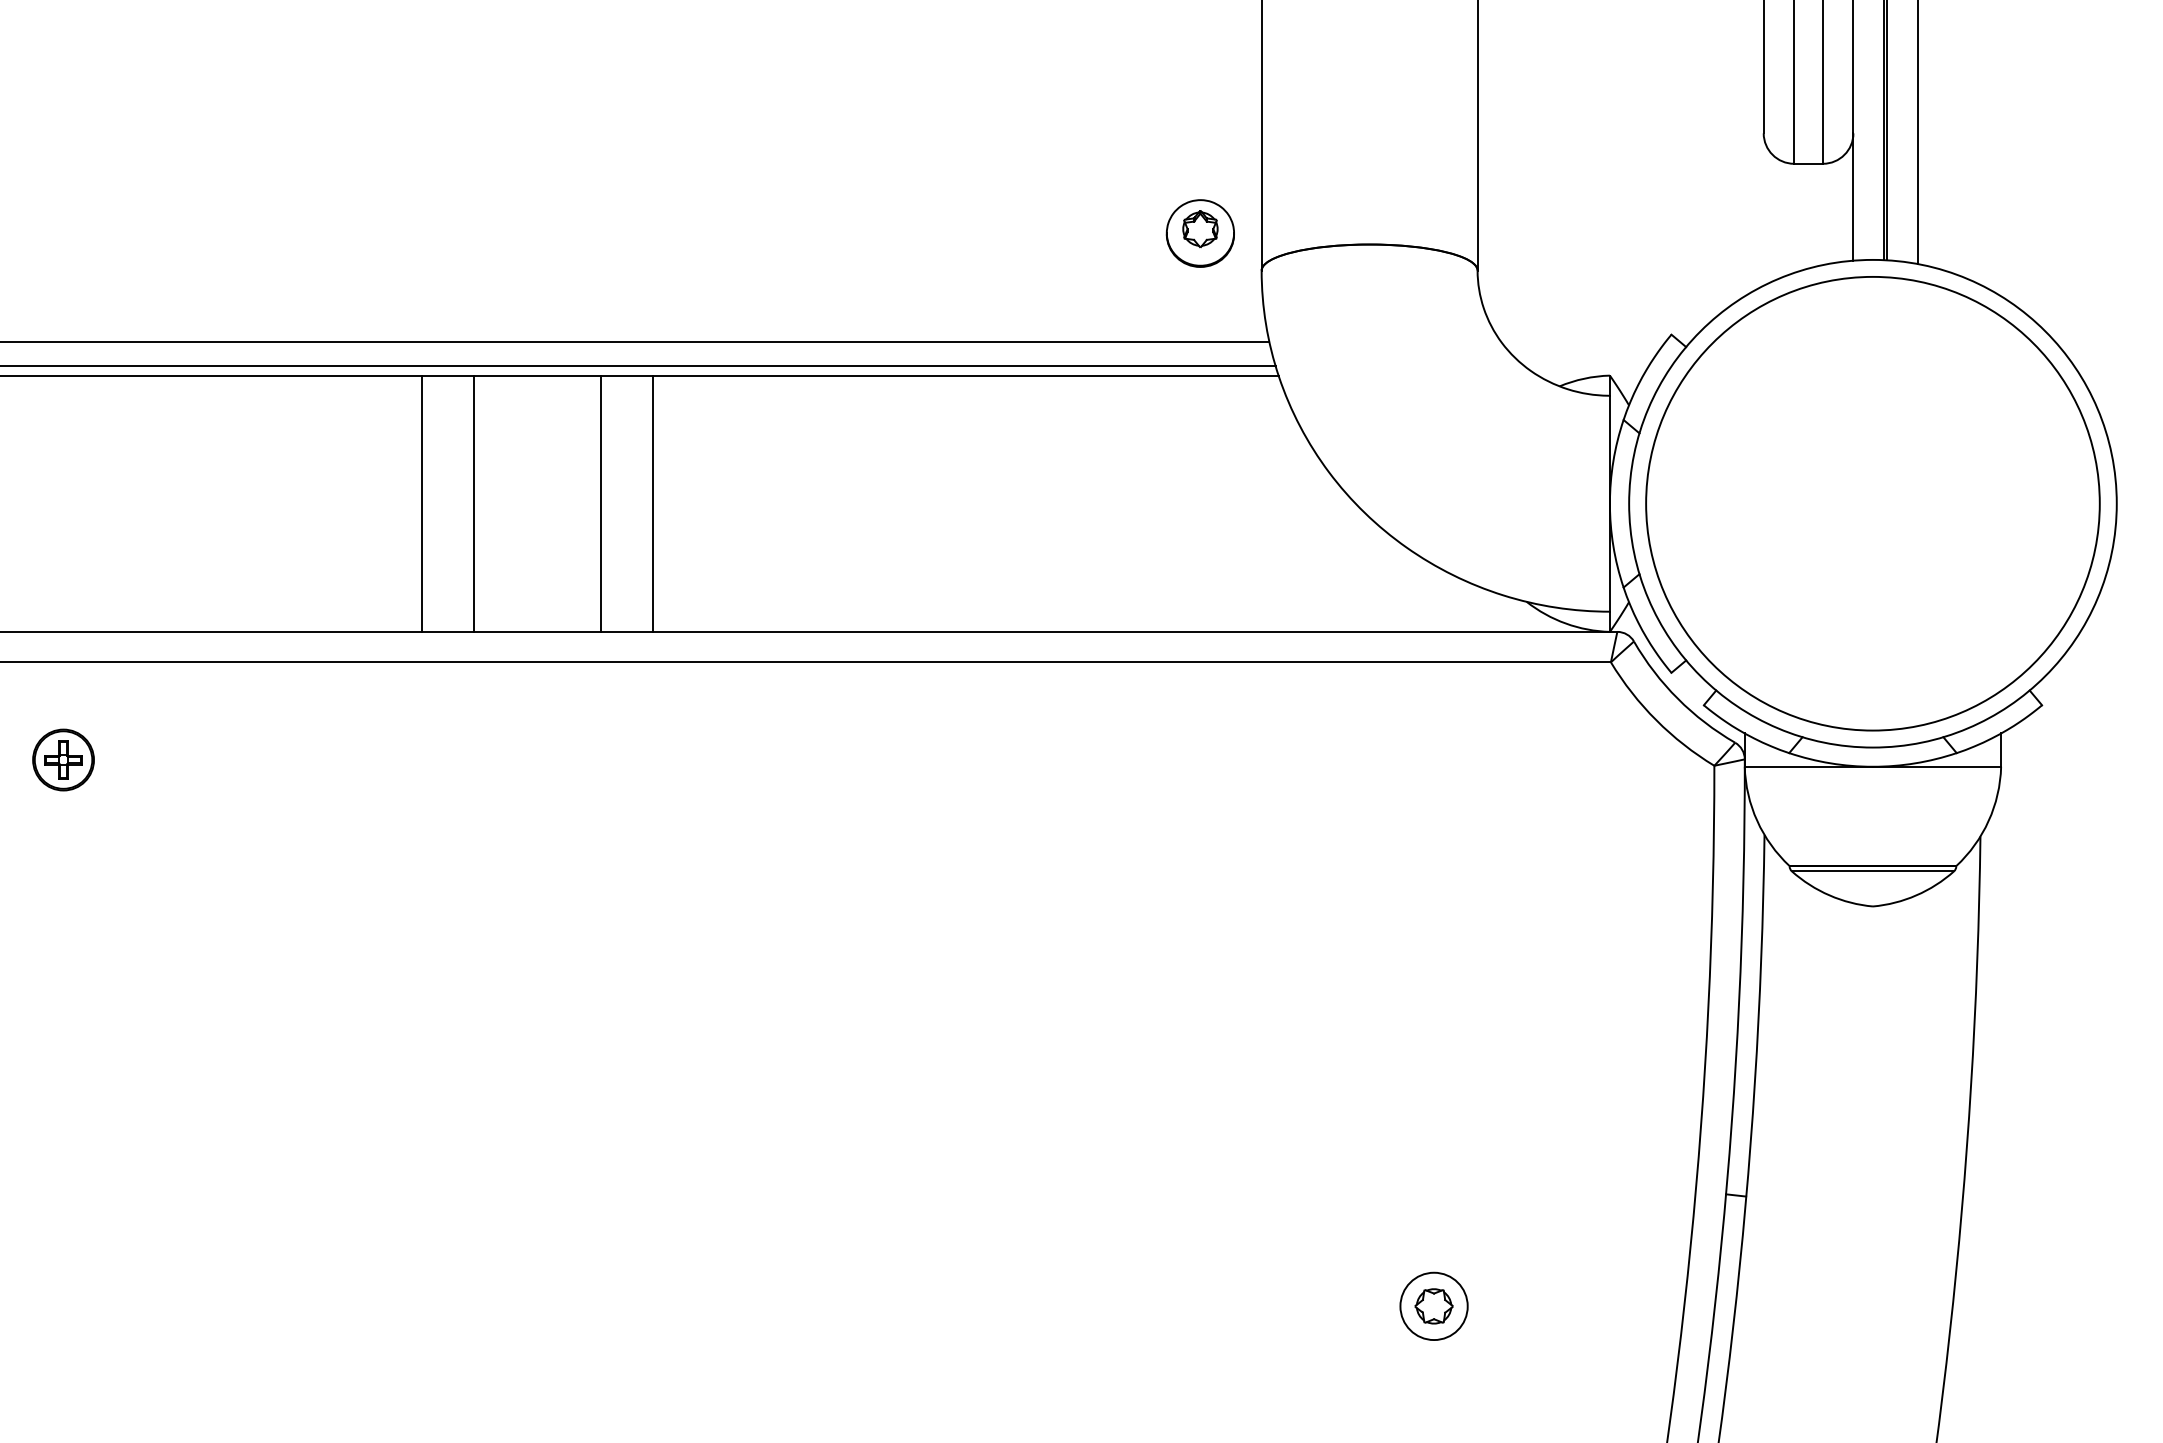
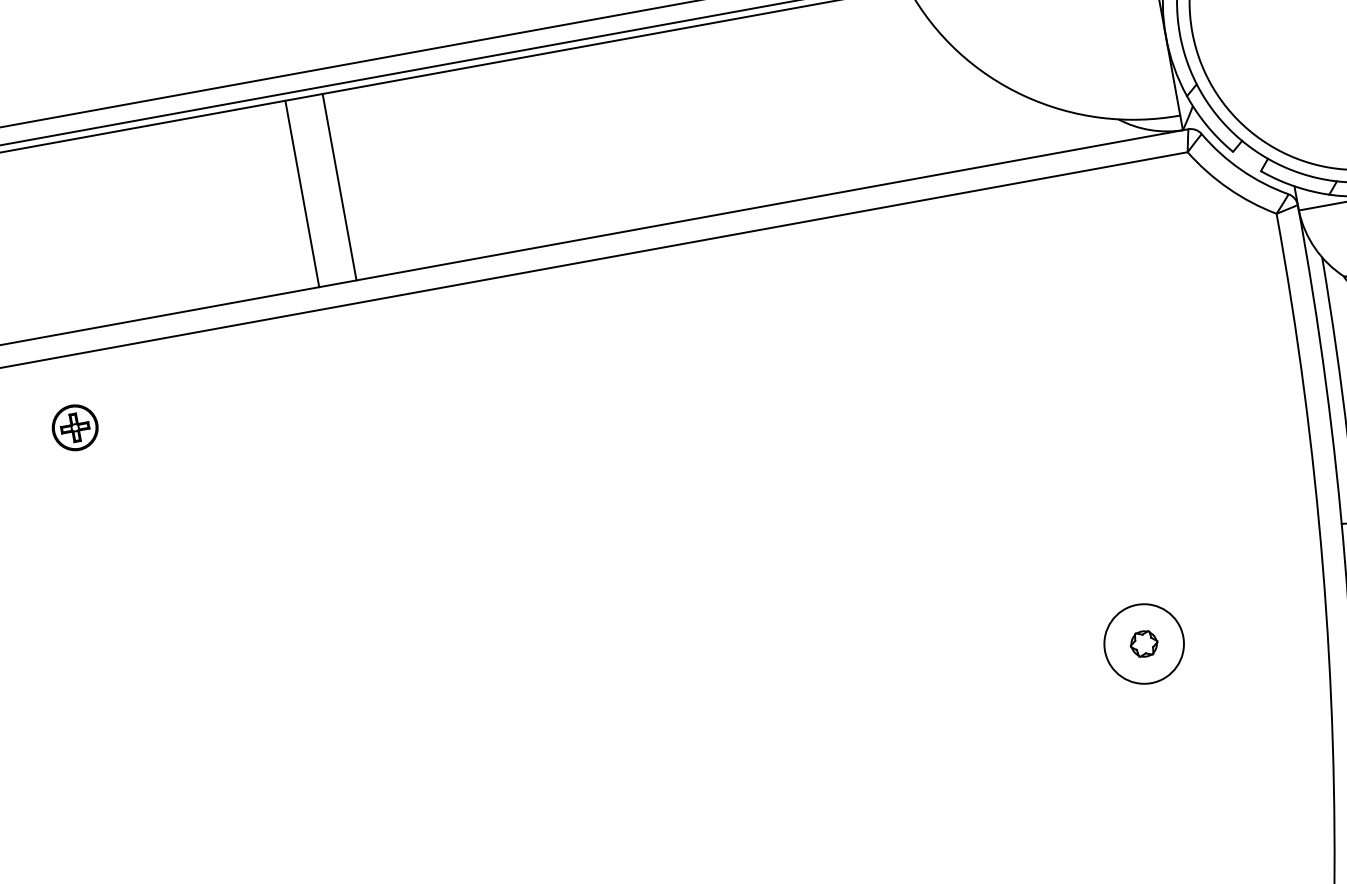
line: (601, 503) -> (432, 170), removed
line: (652, 503) -> (469, 163), removed
circle: (1433, 1306) -> (1143, 644), size x1.6

